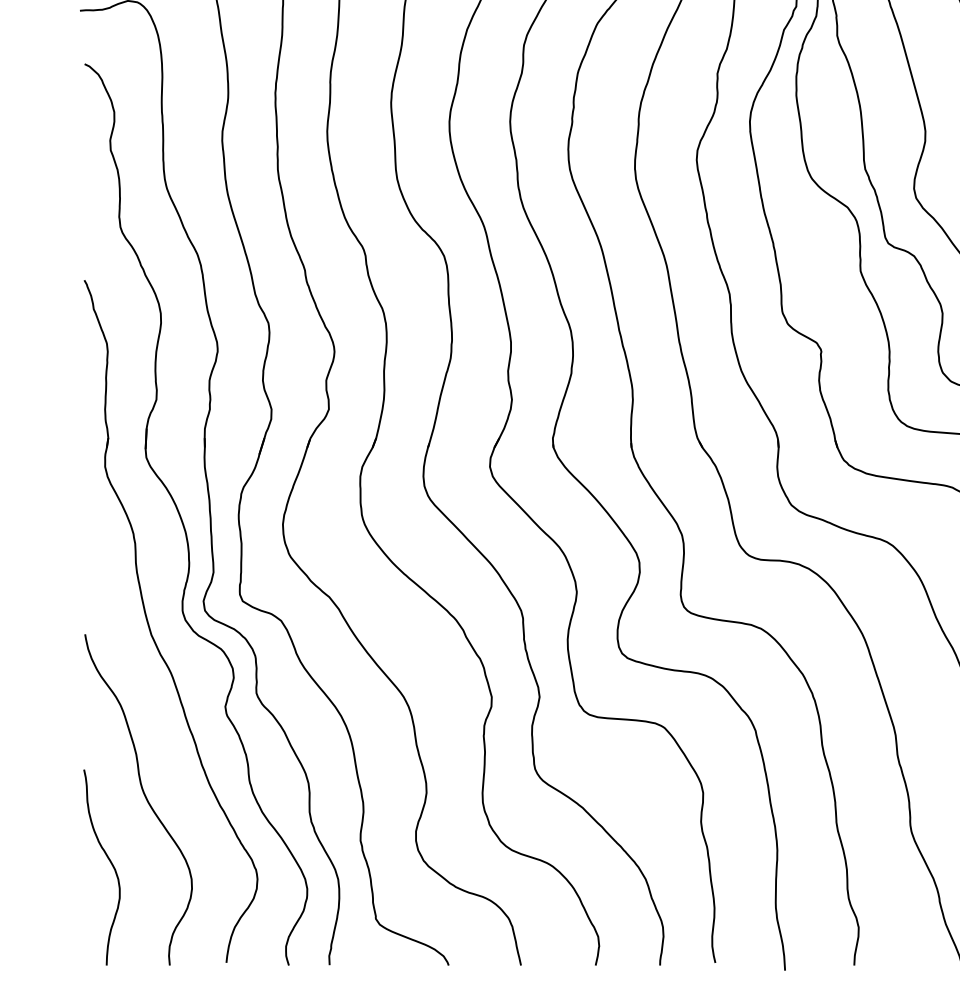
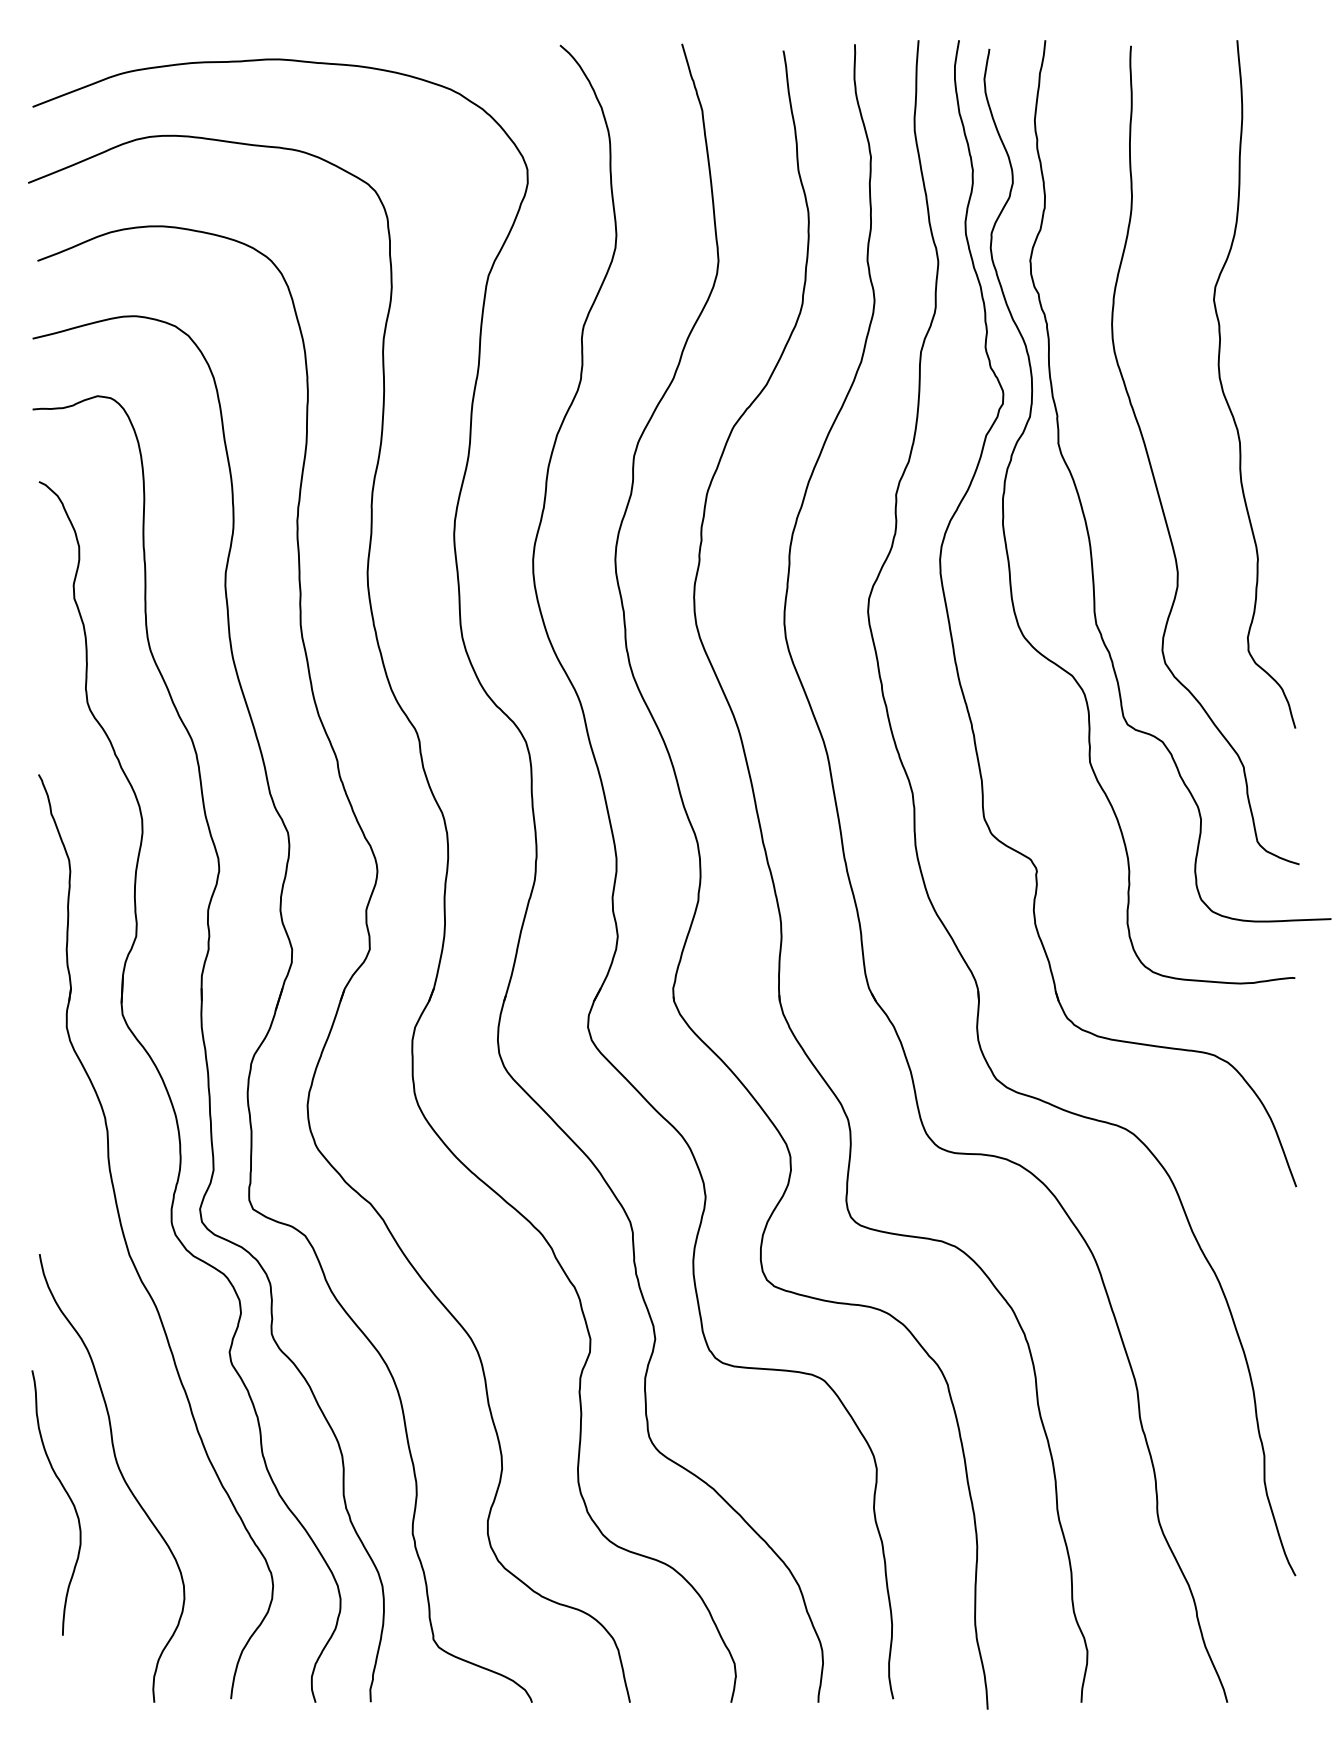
curve: (109, 861) -> (66, 1494), moved

